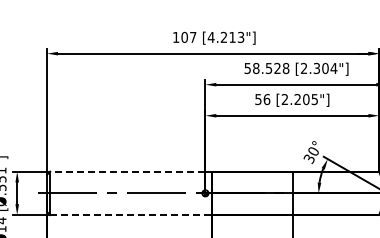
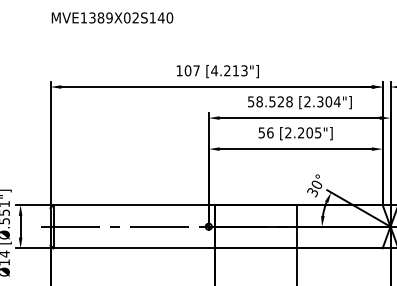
line: (128, 172) -> (131, 205), dashed -> solid
line: (128, 215) -> (131, 248), dashed -> solid

